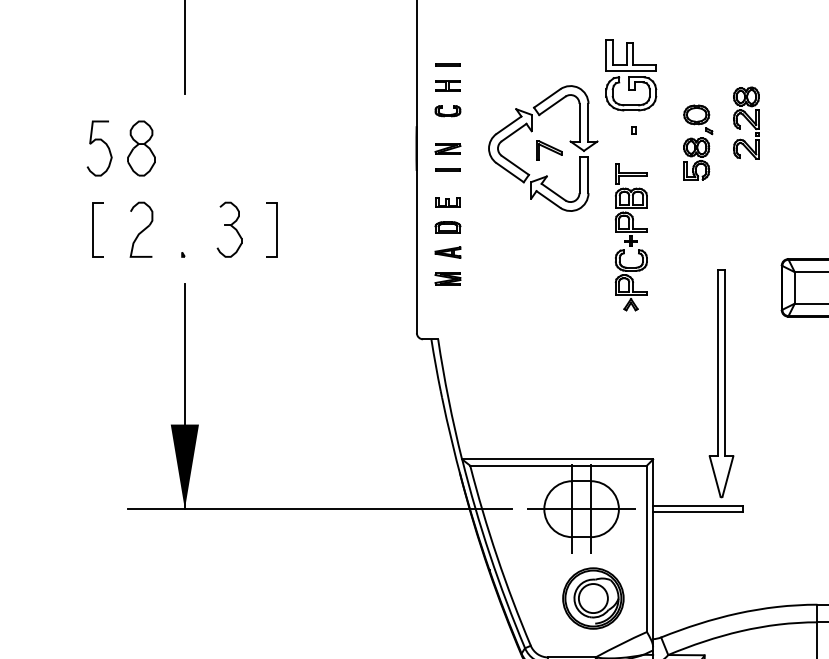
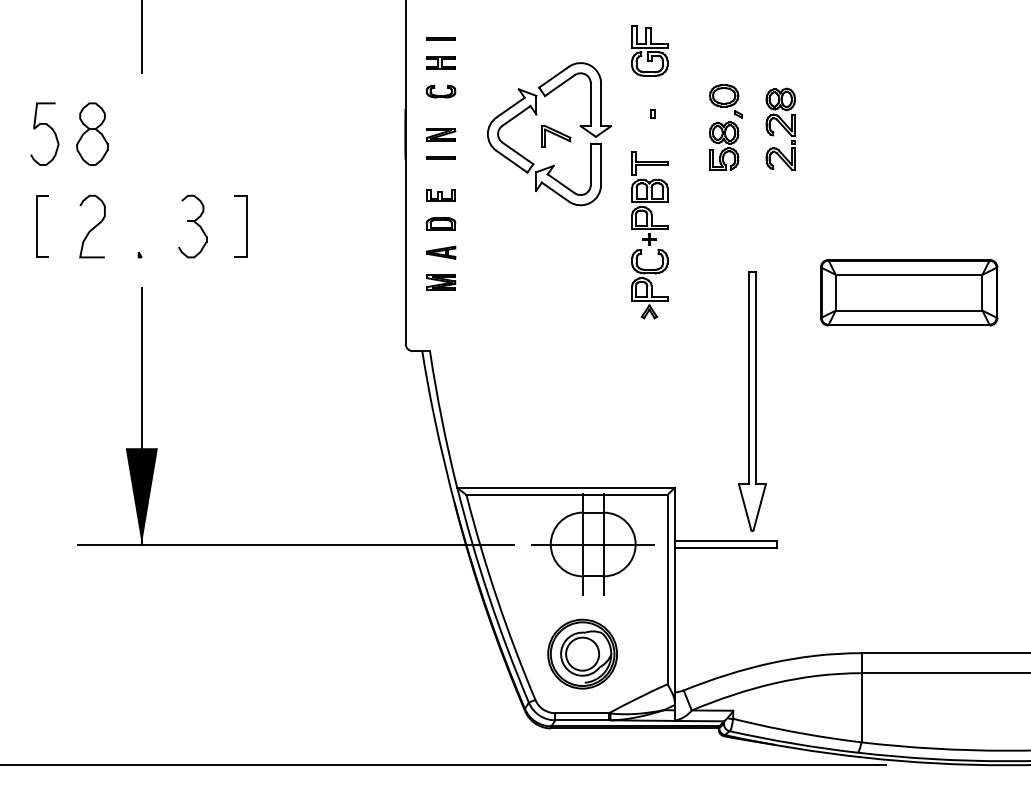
part: (631, 75) -> (649, 50), size x0.62
part: (746, 122) -> (780, 128), moved
part: (593, 597) -> (582, 653), moved

